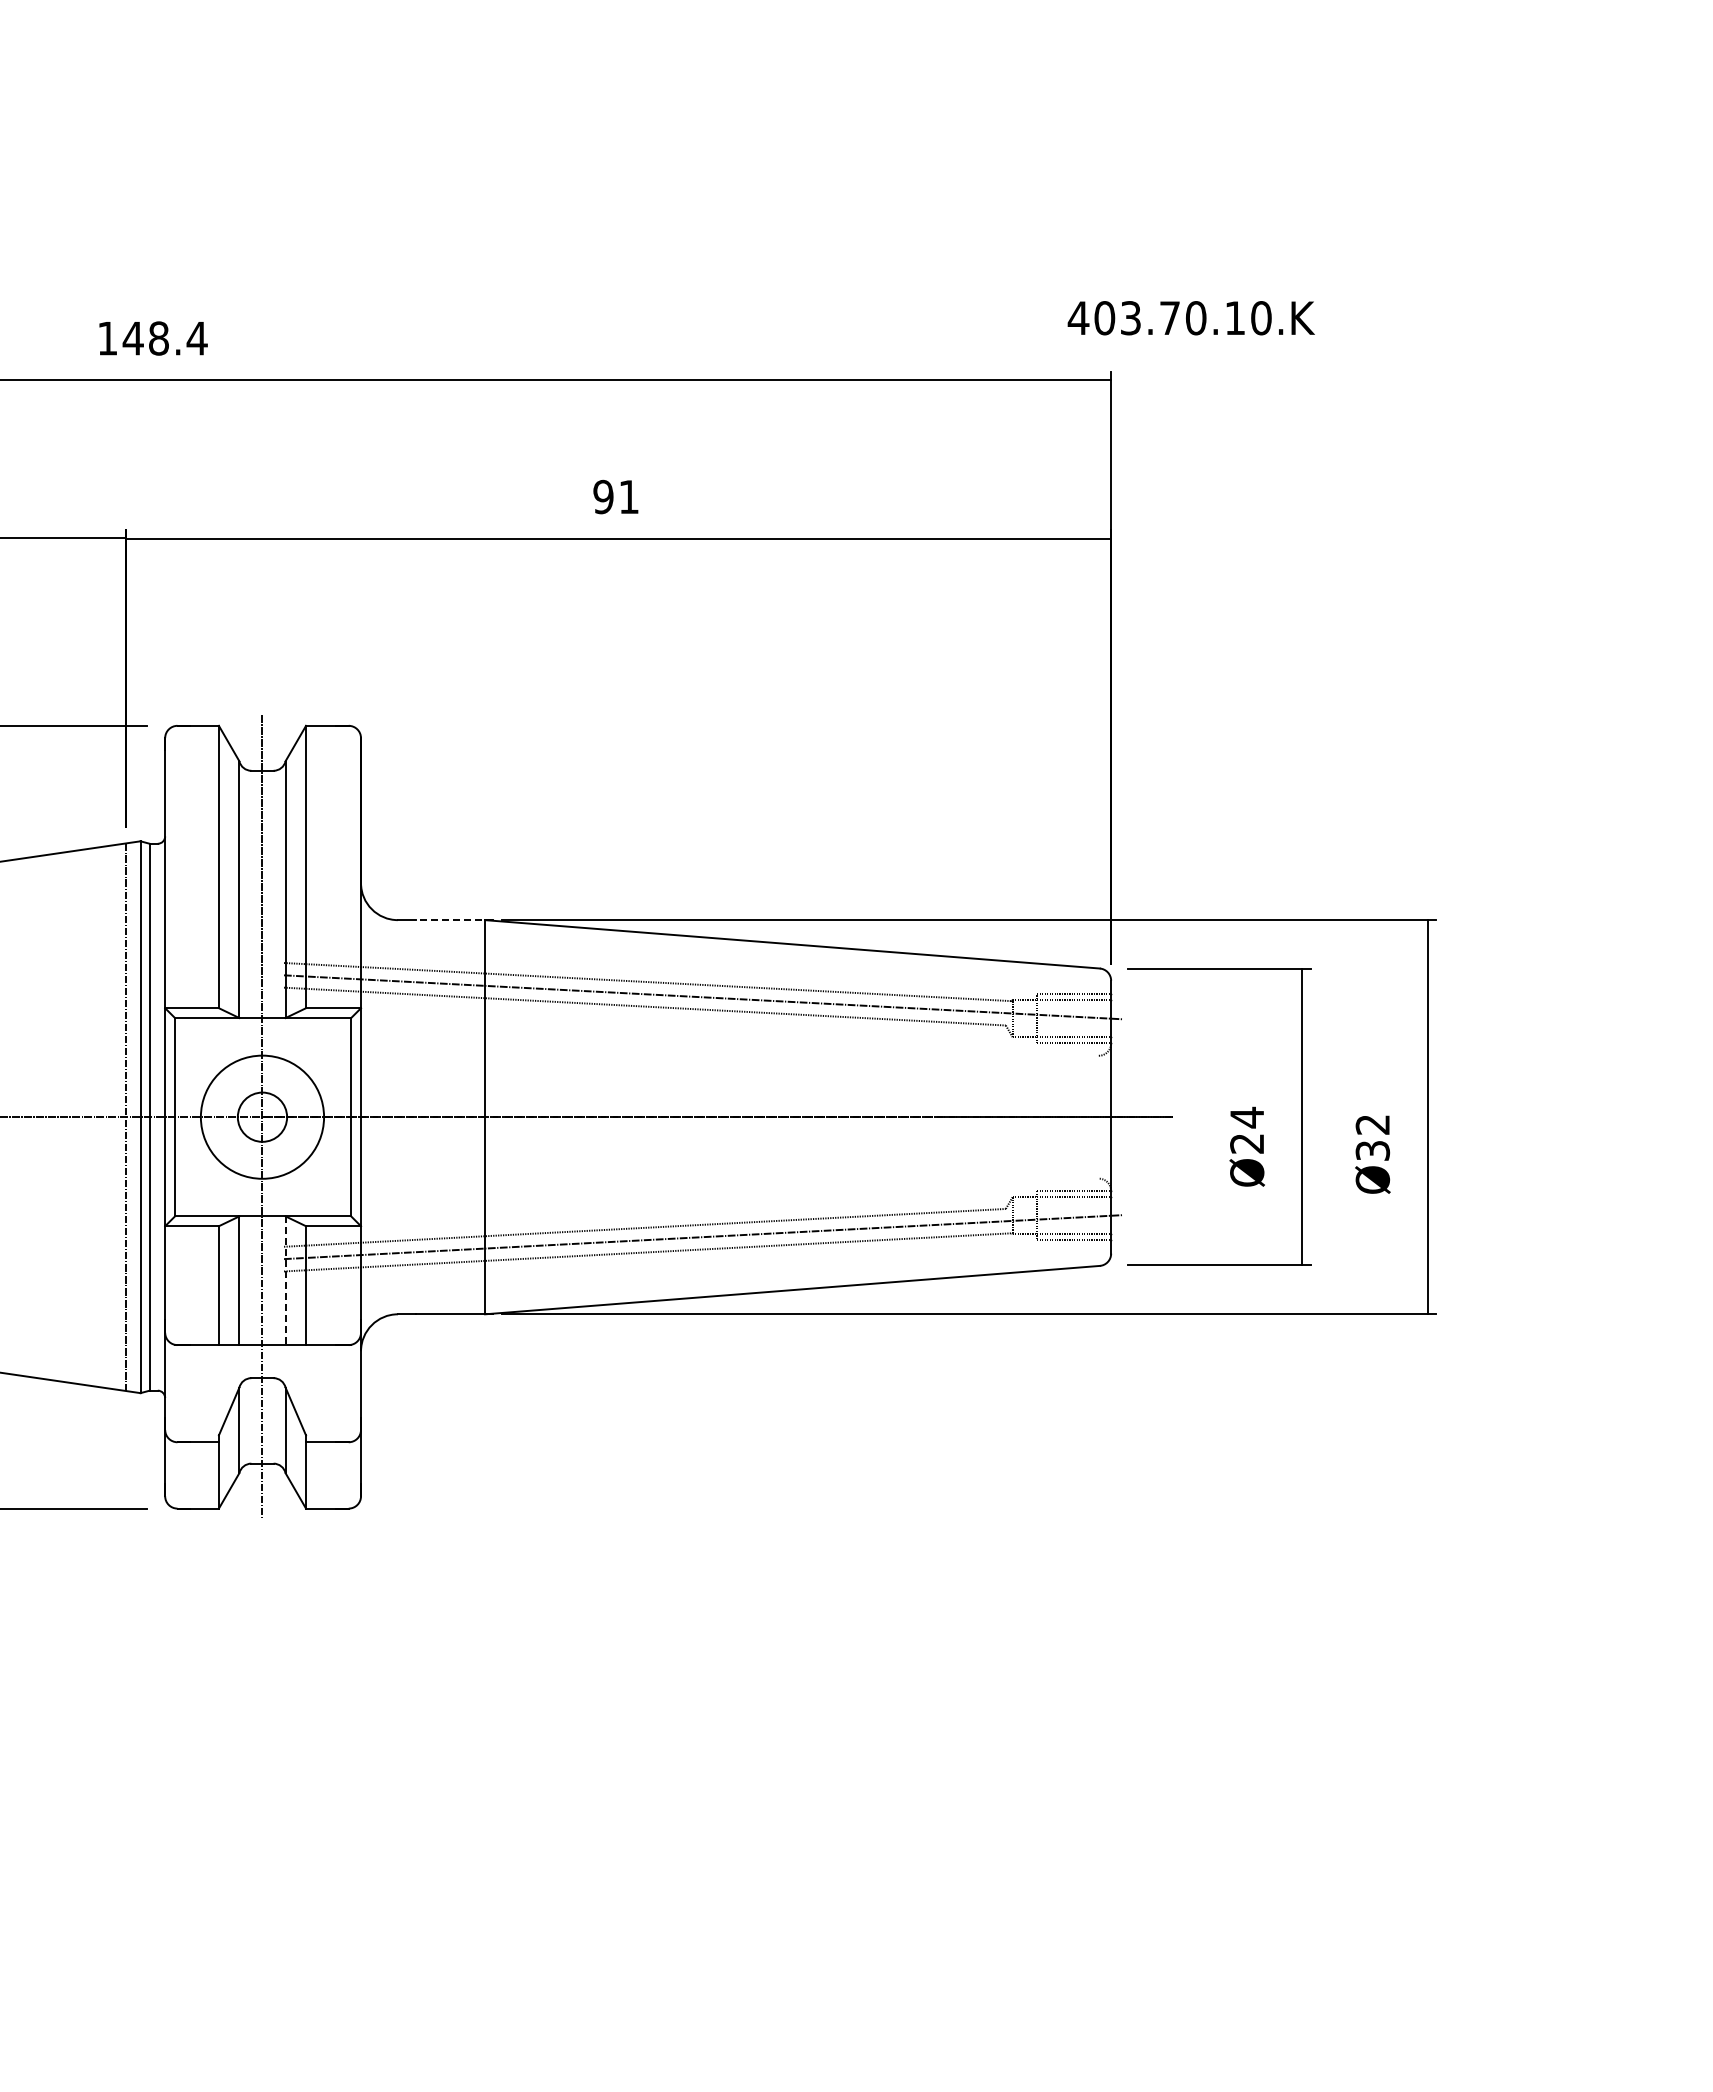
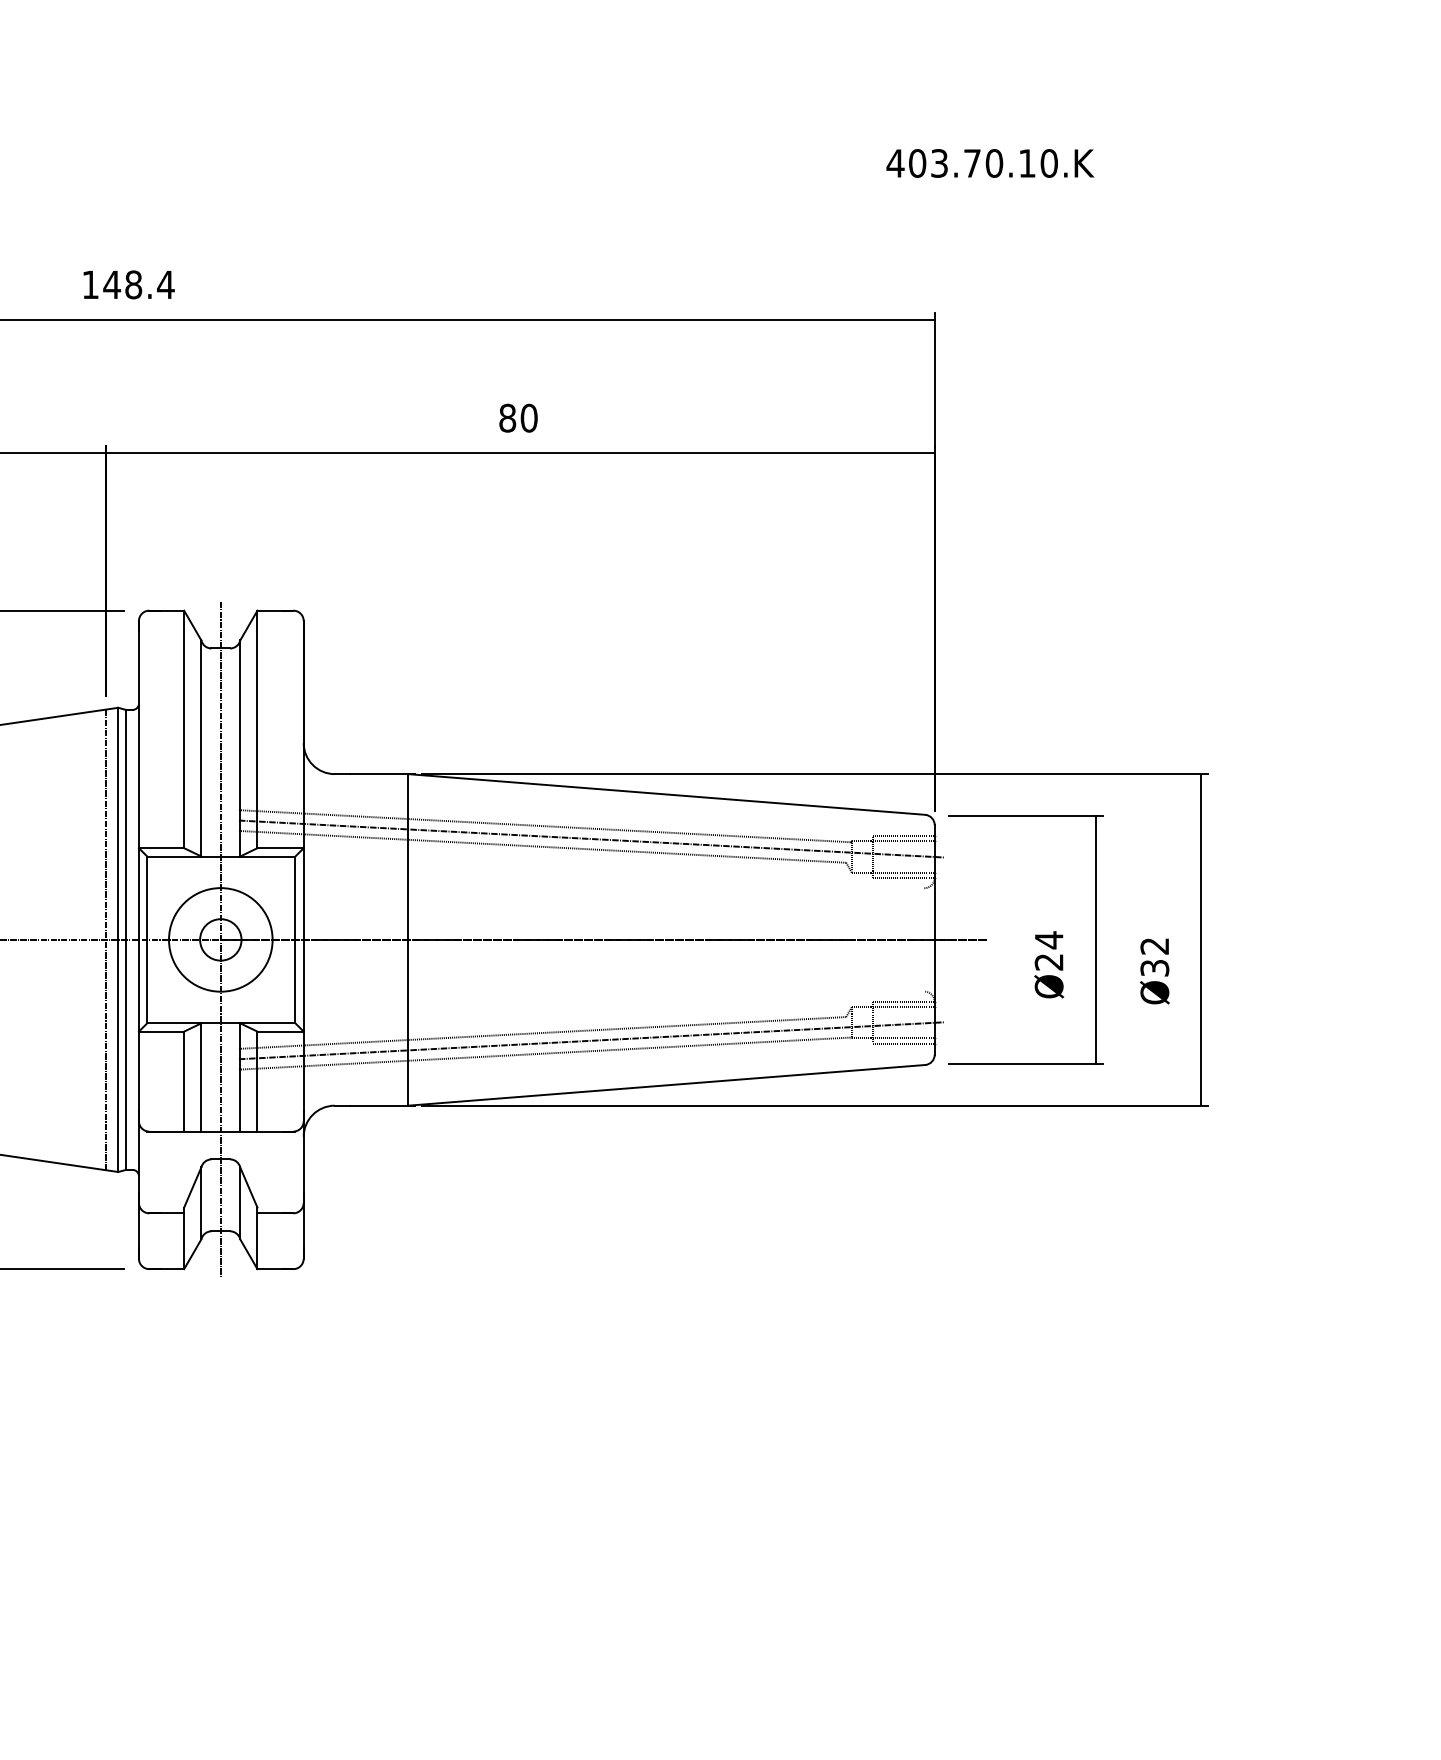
text: (1190, 318) -> (989, 163), moved
text: (616, 496) -> (518, 417), 91 -> 80
line: (454, 920) -> (382, 774), dashed -> solid
line: (285, 1281) -> (240, 1078), dashed -> solid

